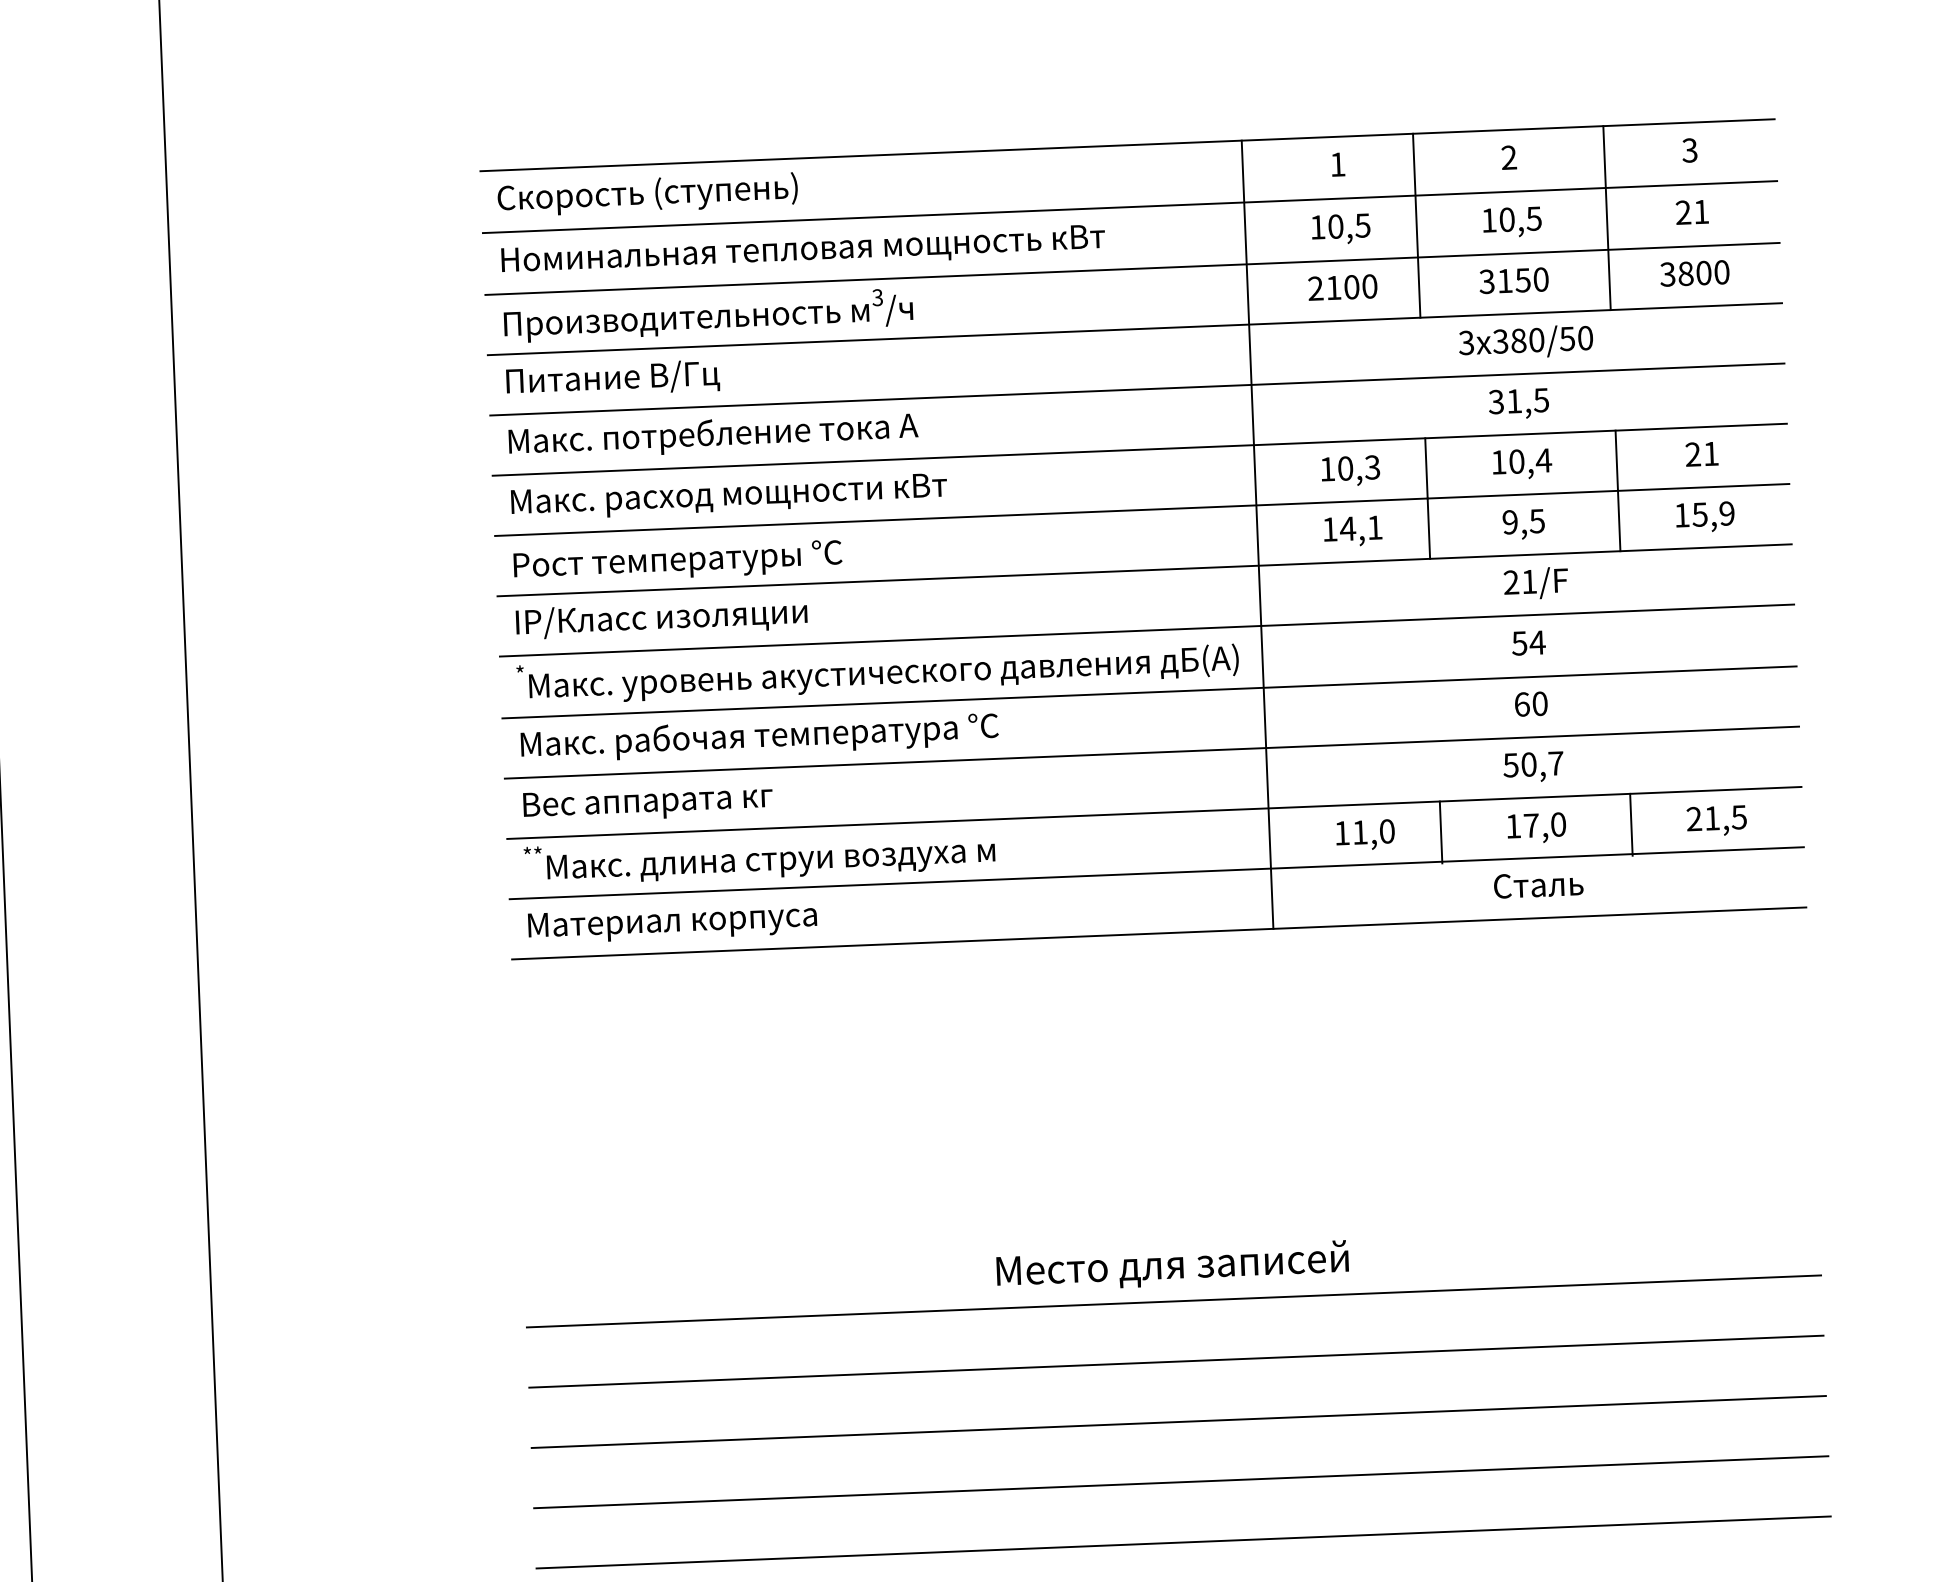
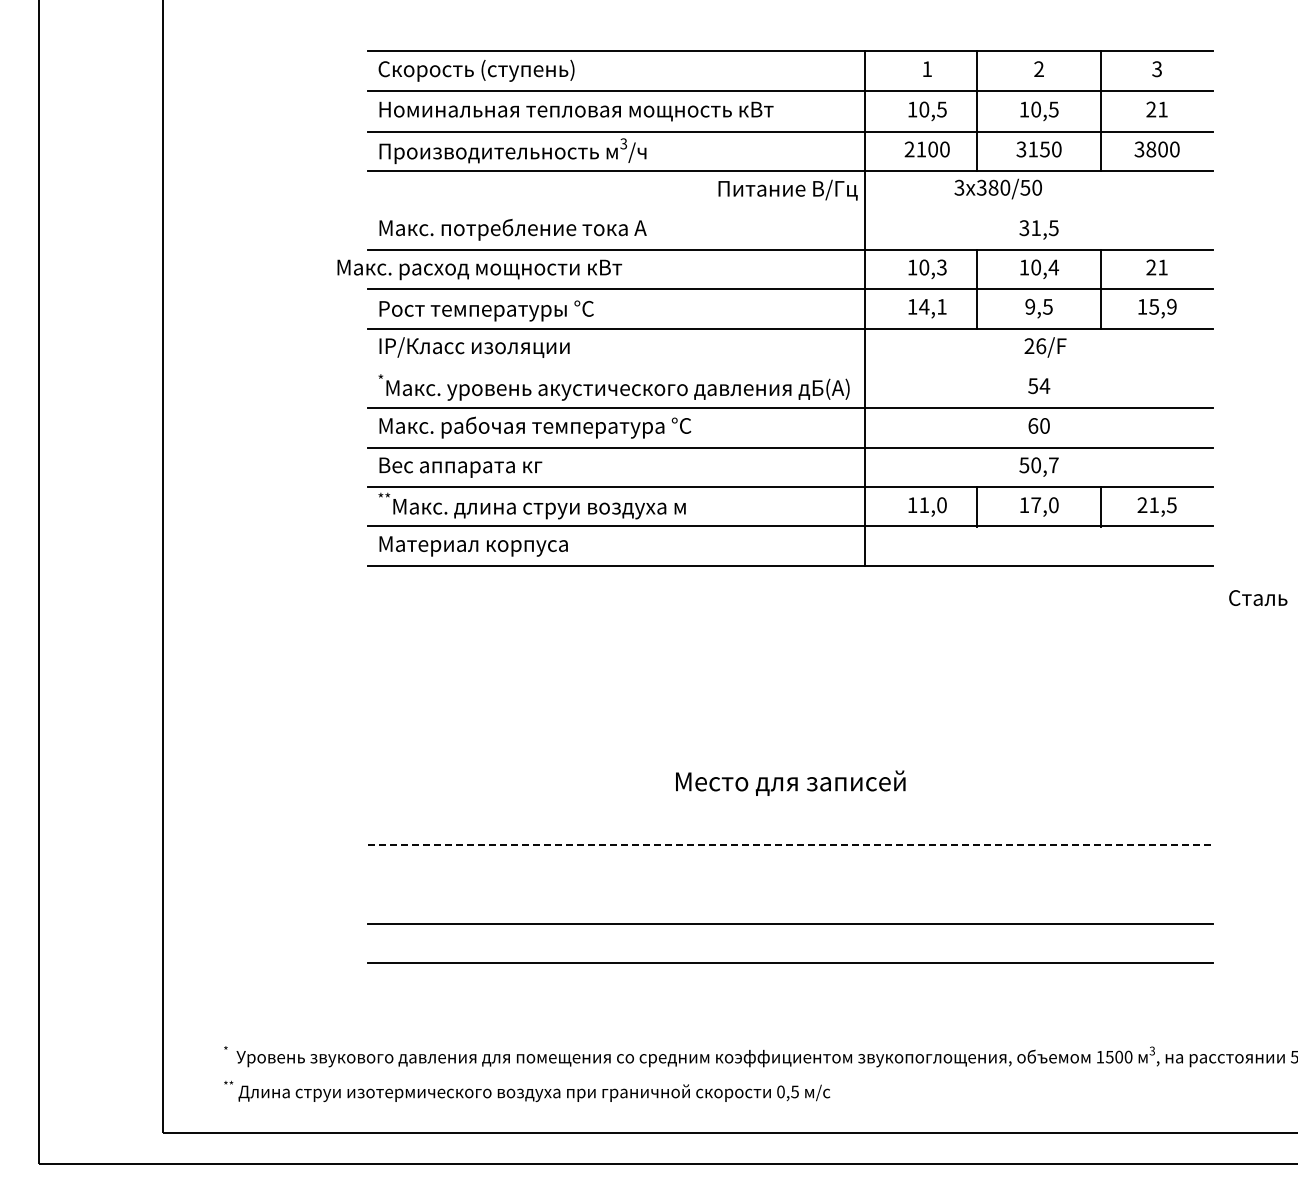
text: (1524, 341) -> (997, 188), moved
text: (612, 378) -> (787, 189), moved
line: (1137, 389) -> (790, 210), removed
text: (728, 496) -> (479, 269), moved
text: (1529, 582) -> (1041, 346), 21/F -> 26/F
line: (1146, 629) -> (790, 367), removed
text: (1538, 884) -> (1258, 597), moved
line: (1173, 1302) -> (790, 806), removed
line: (1176, 1361) -> (790, 845), solid -> dashed
line: (1178, 1421) -> (790, 884), removed

